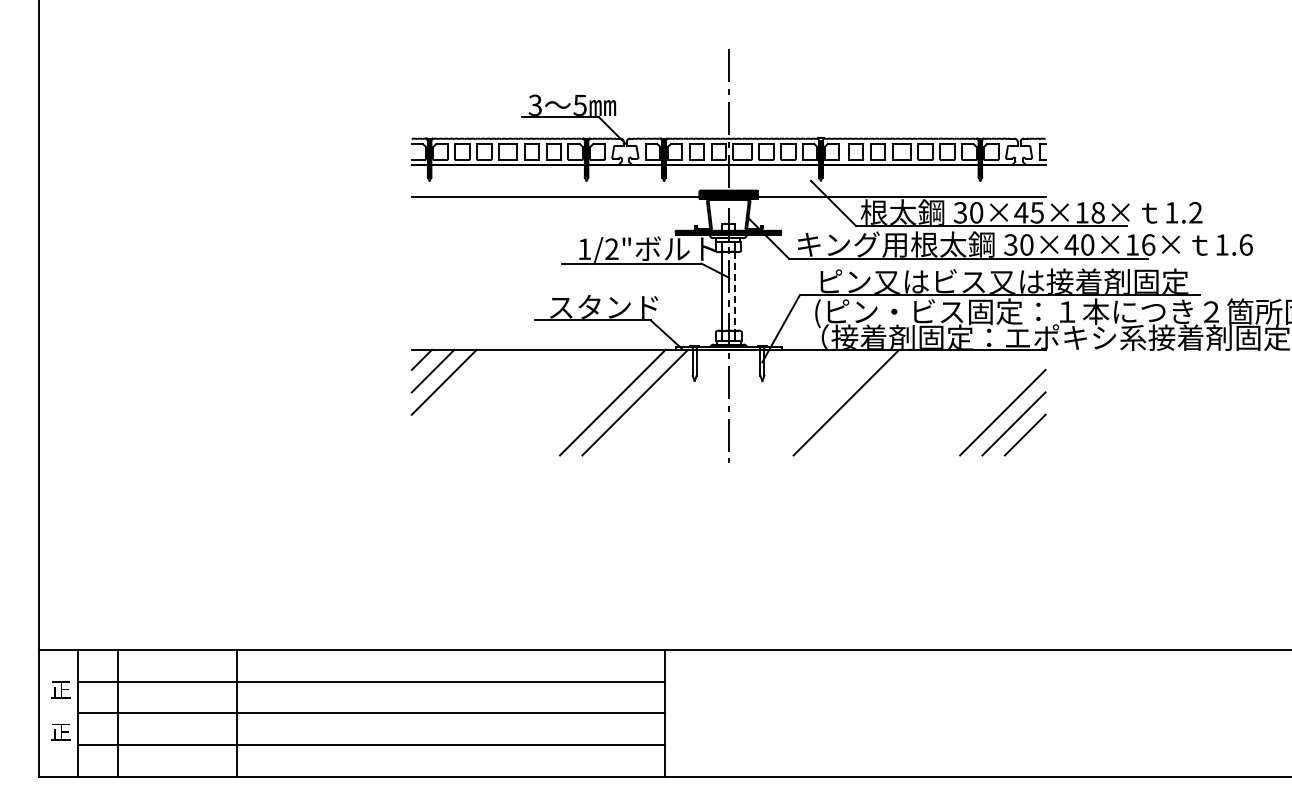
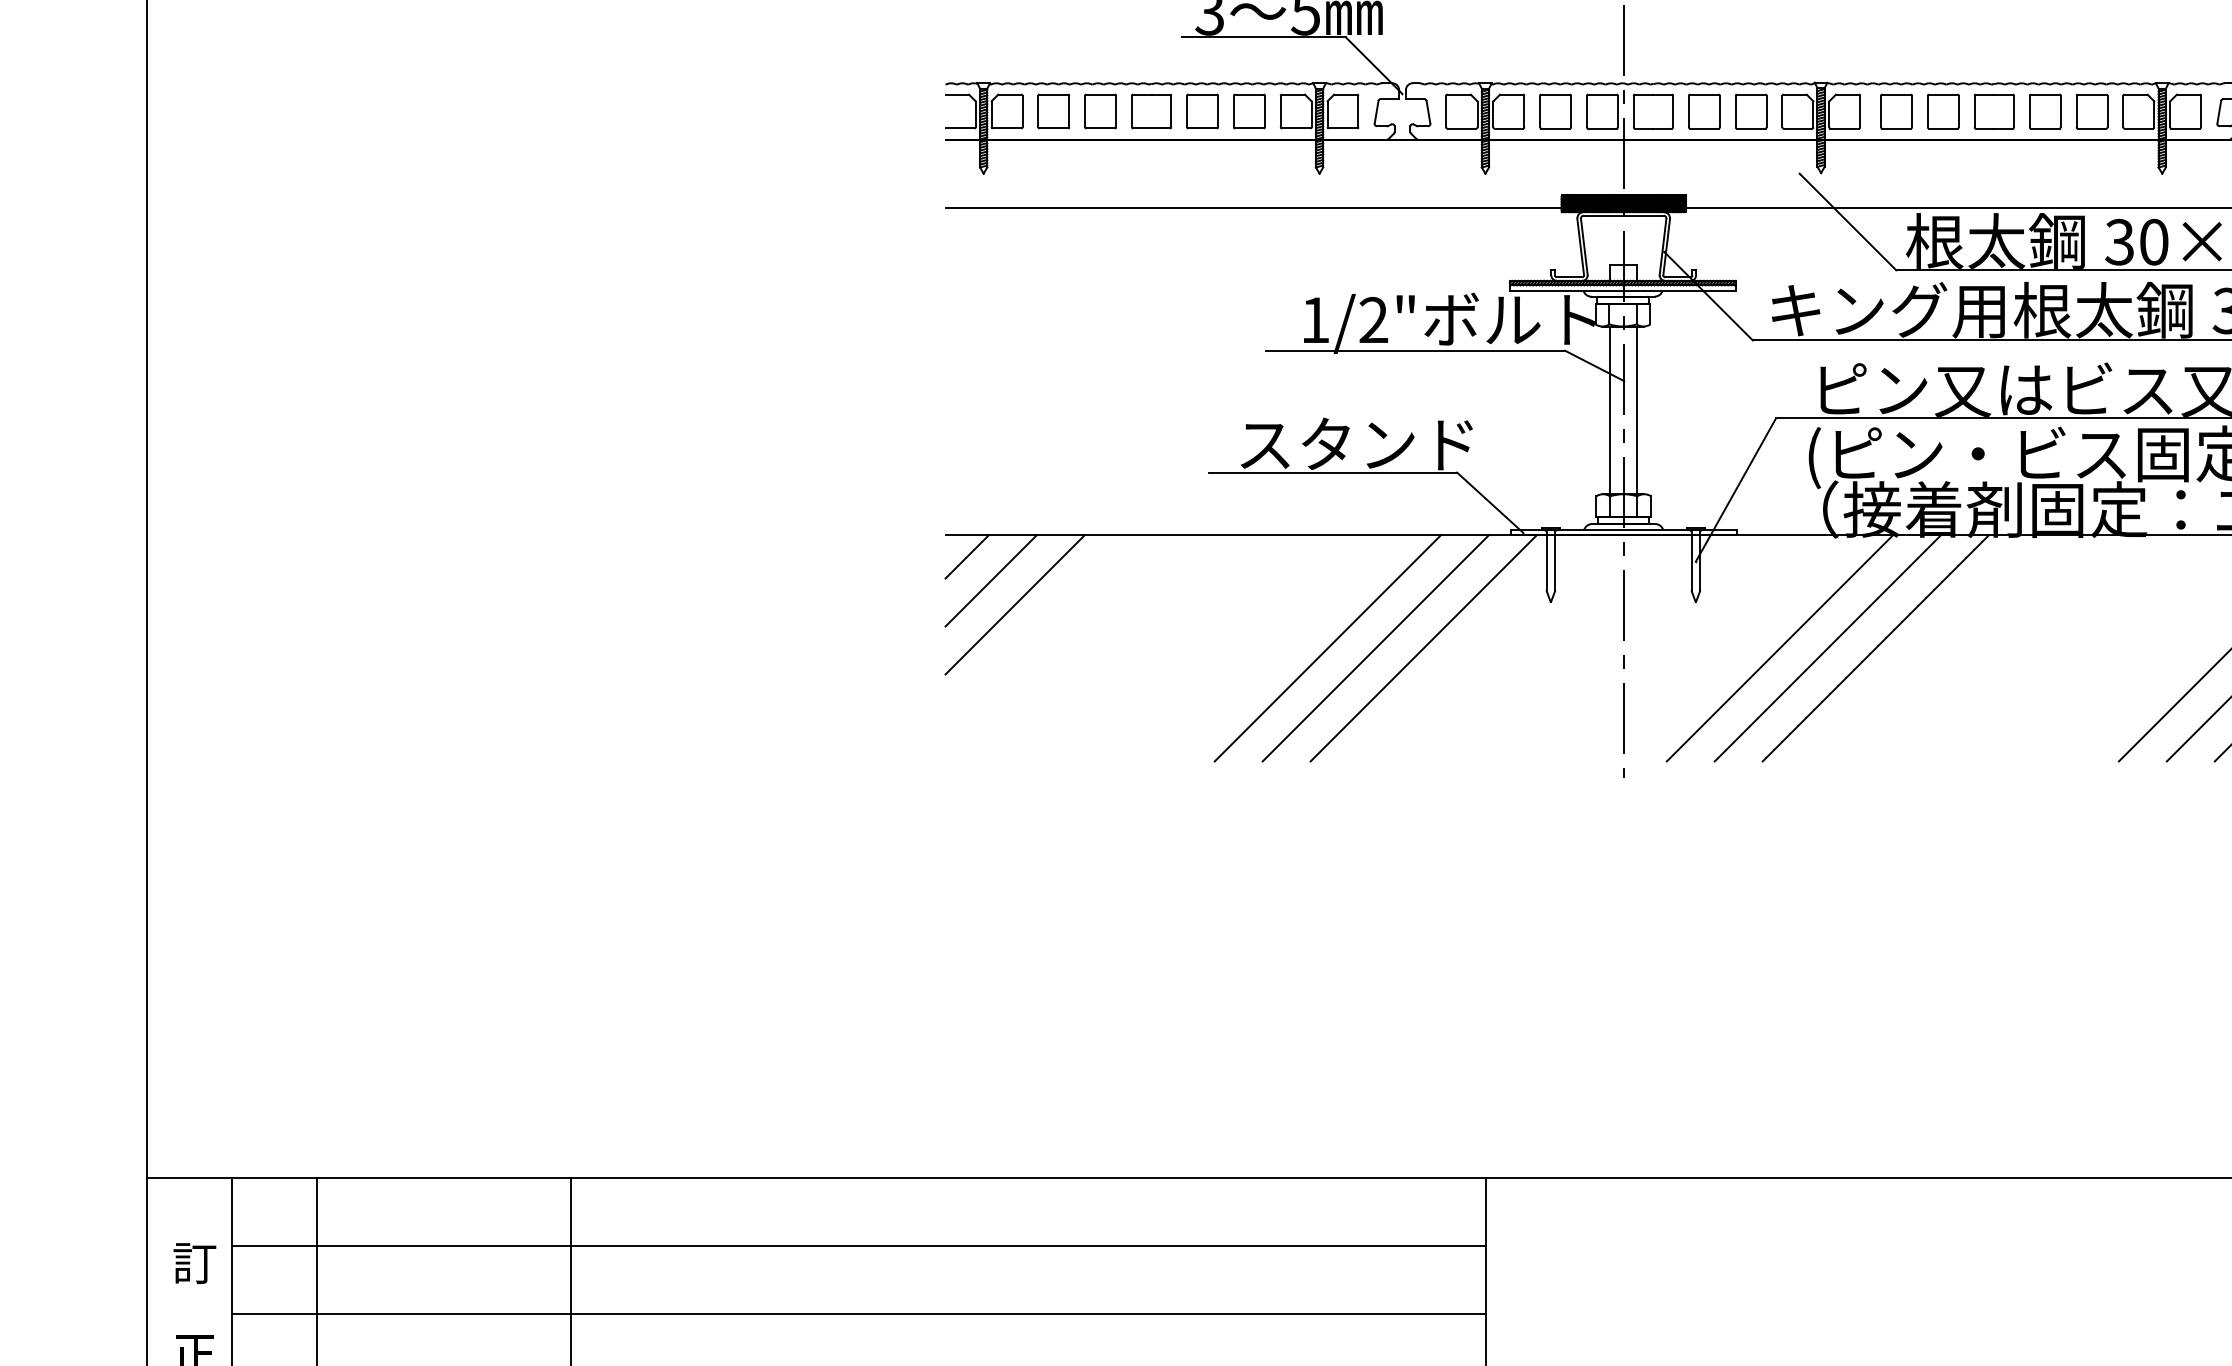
line: (735, 291) -> (1638, 410), dashed -> solid
line: (590, 402) -> (1327, 648), added
line: (801, 402) -> (1779, 648), added
line: (823, 402) -> (1826, 648), added
text: (60, 689) -> (193, 1262), 正 -> 訂

